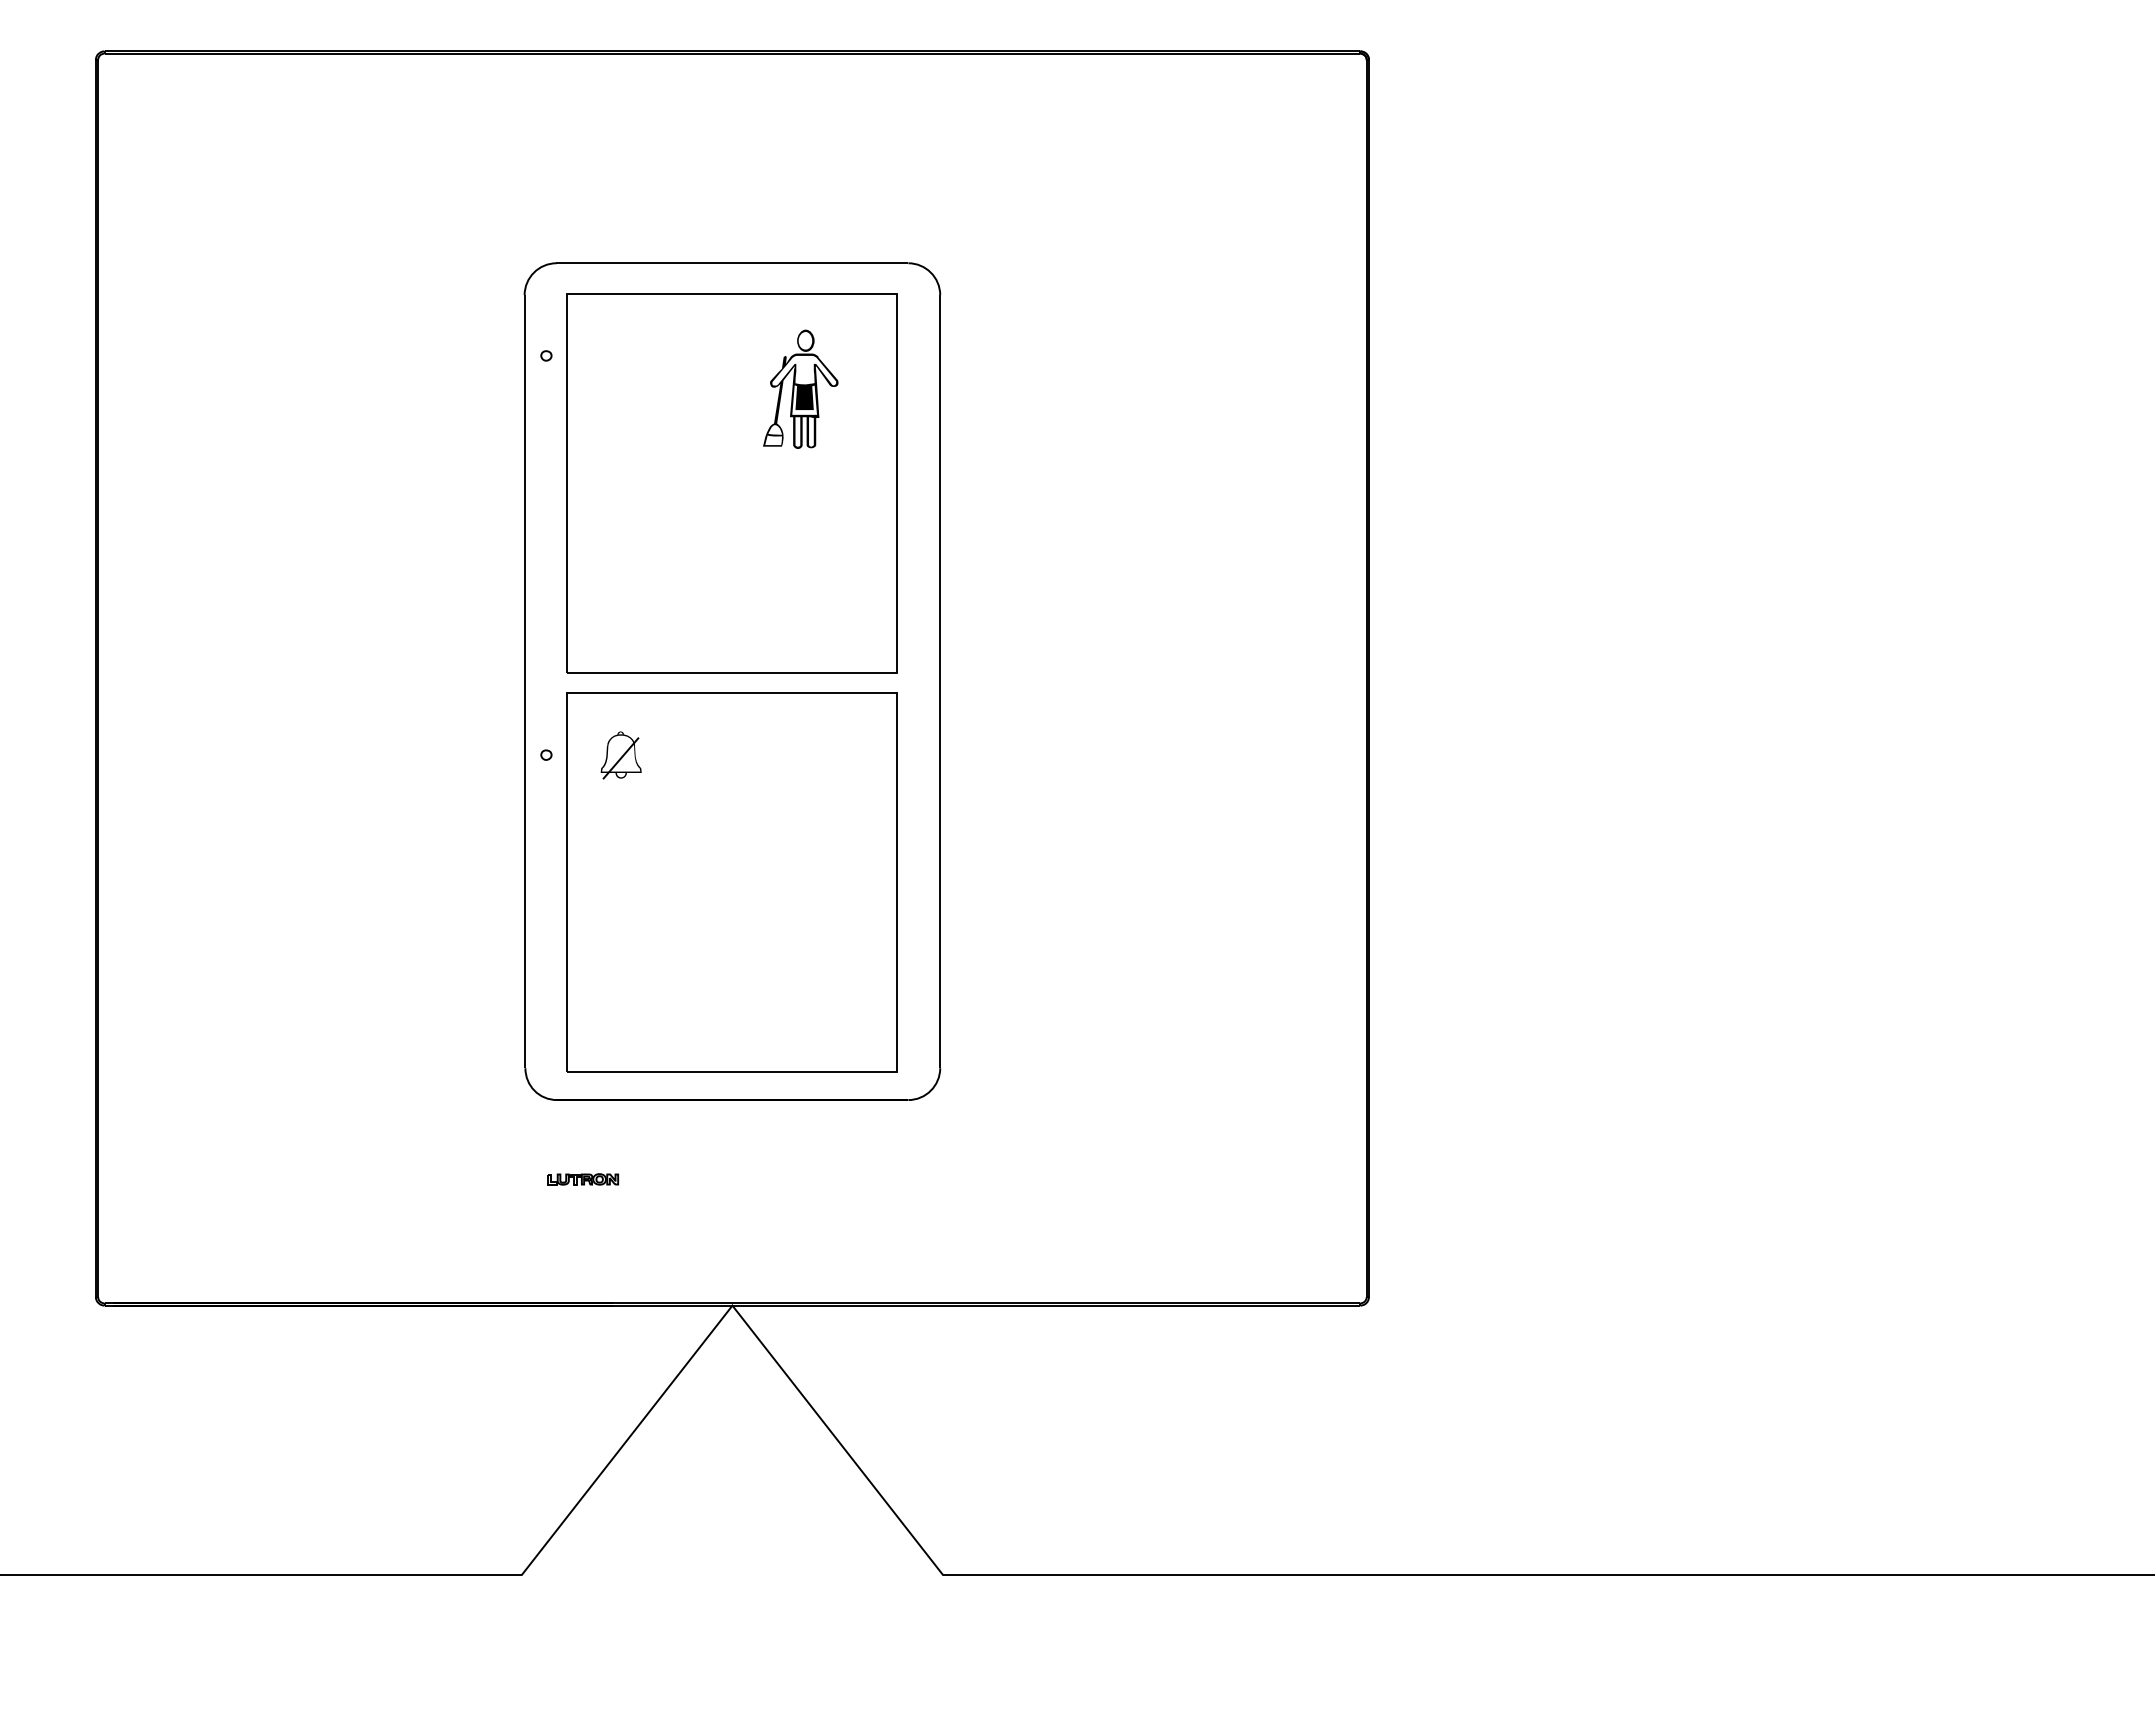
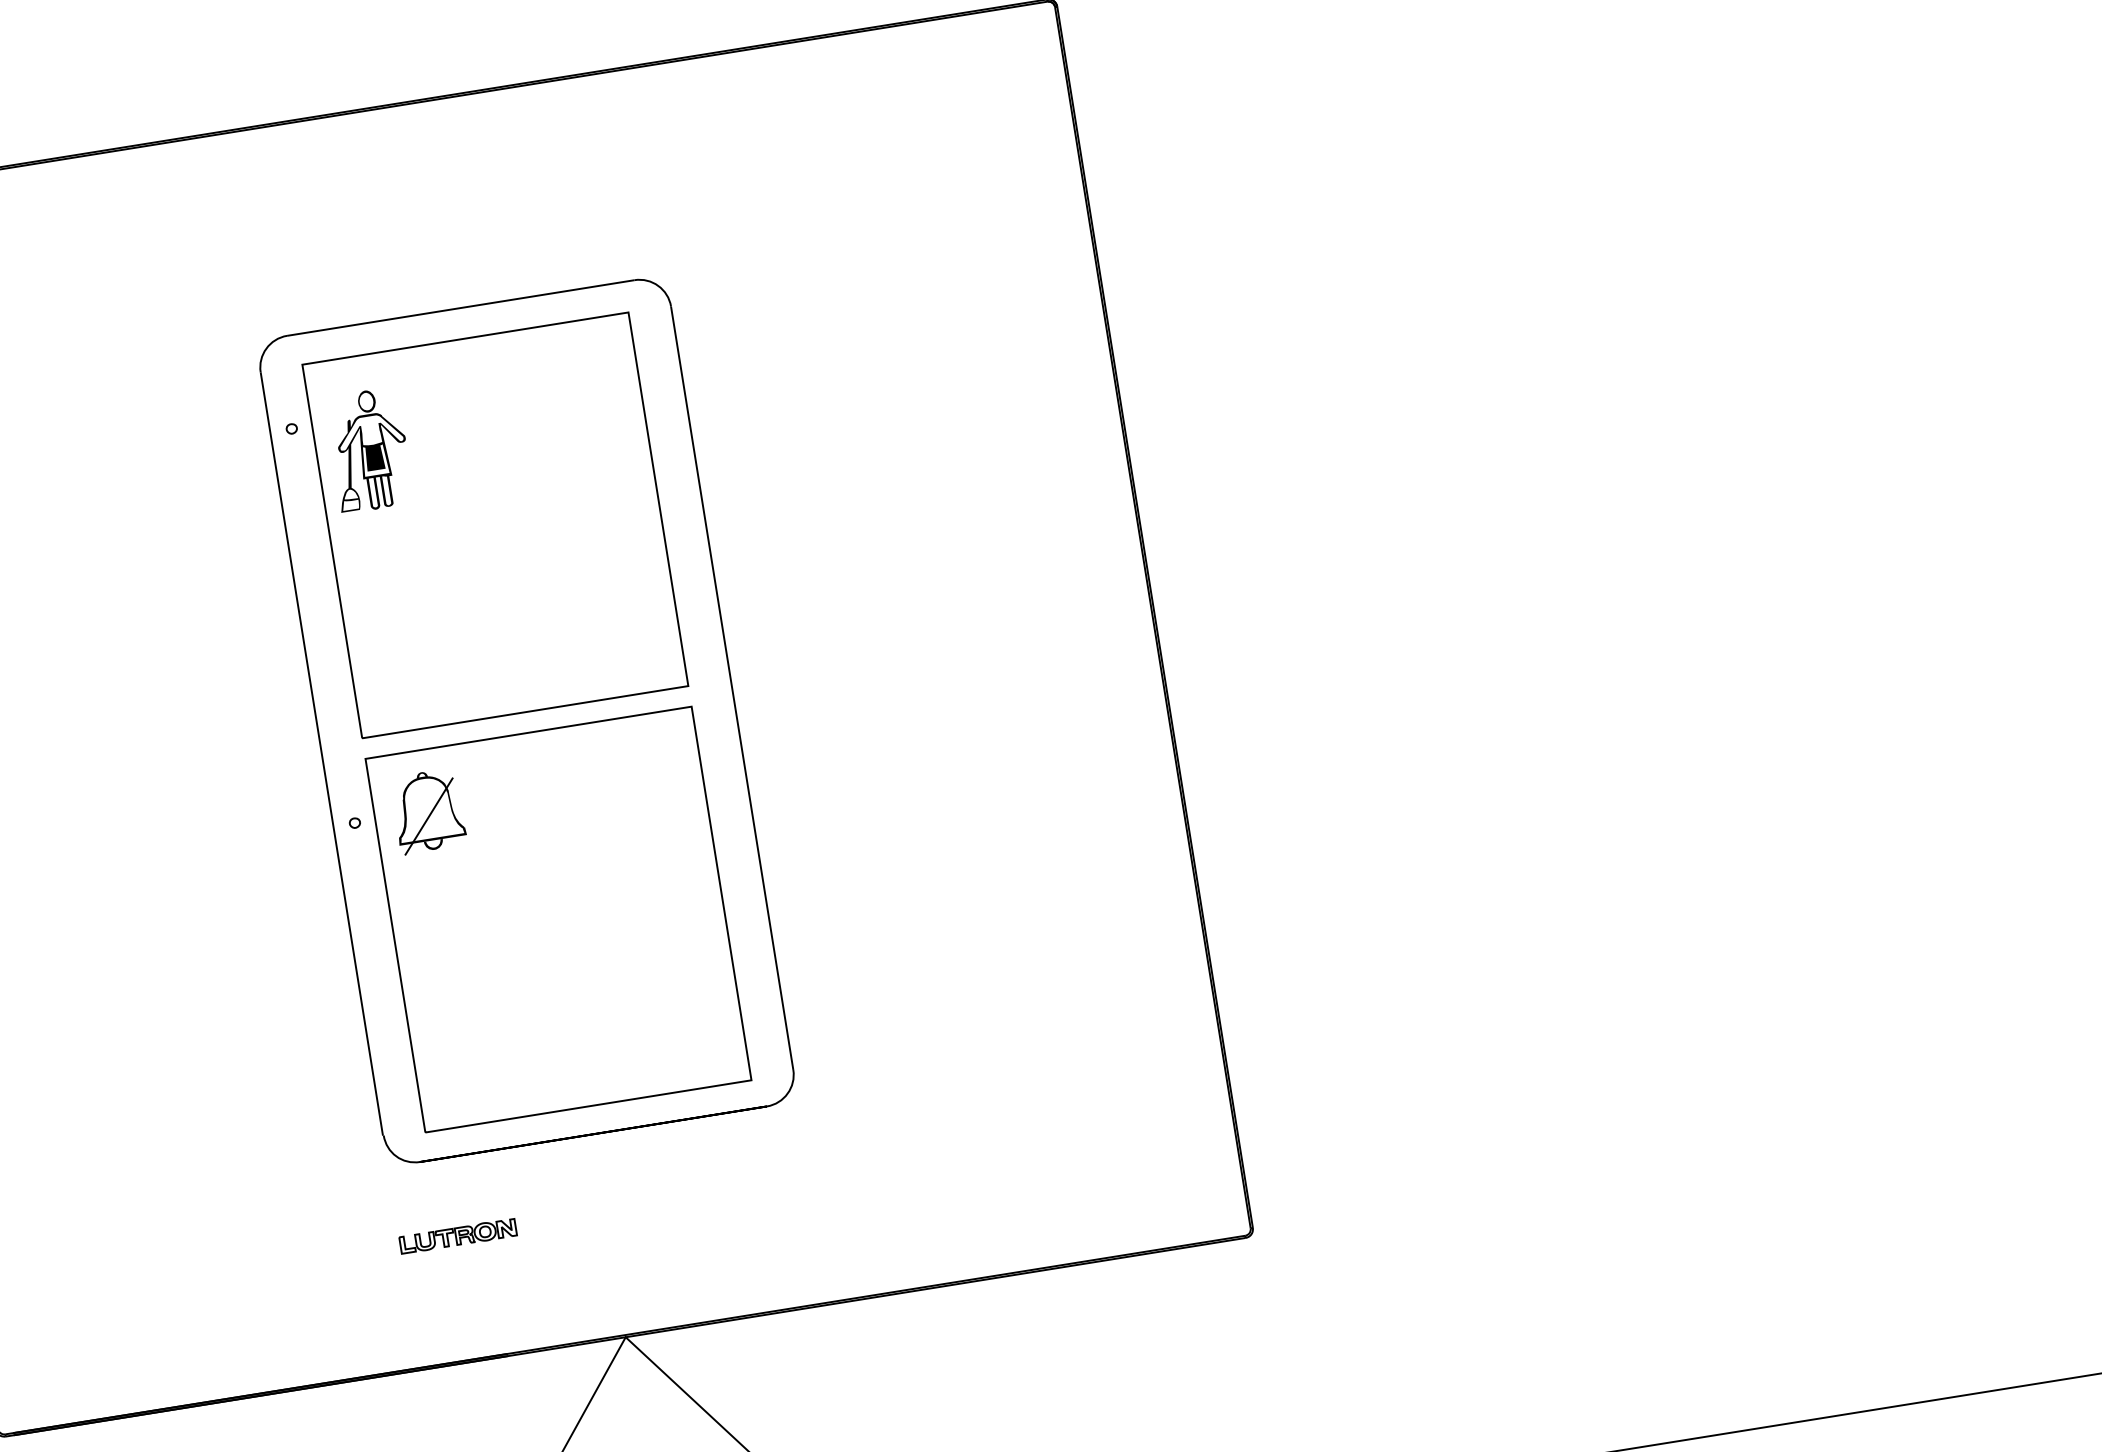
part: (800, 388) -> (369, 449), moved
part: (621, 755) -> (429, 811), size x1.67
part: (583, 1179) -> (458, 1236), size x1.67

